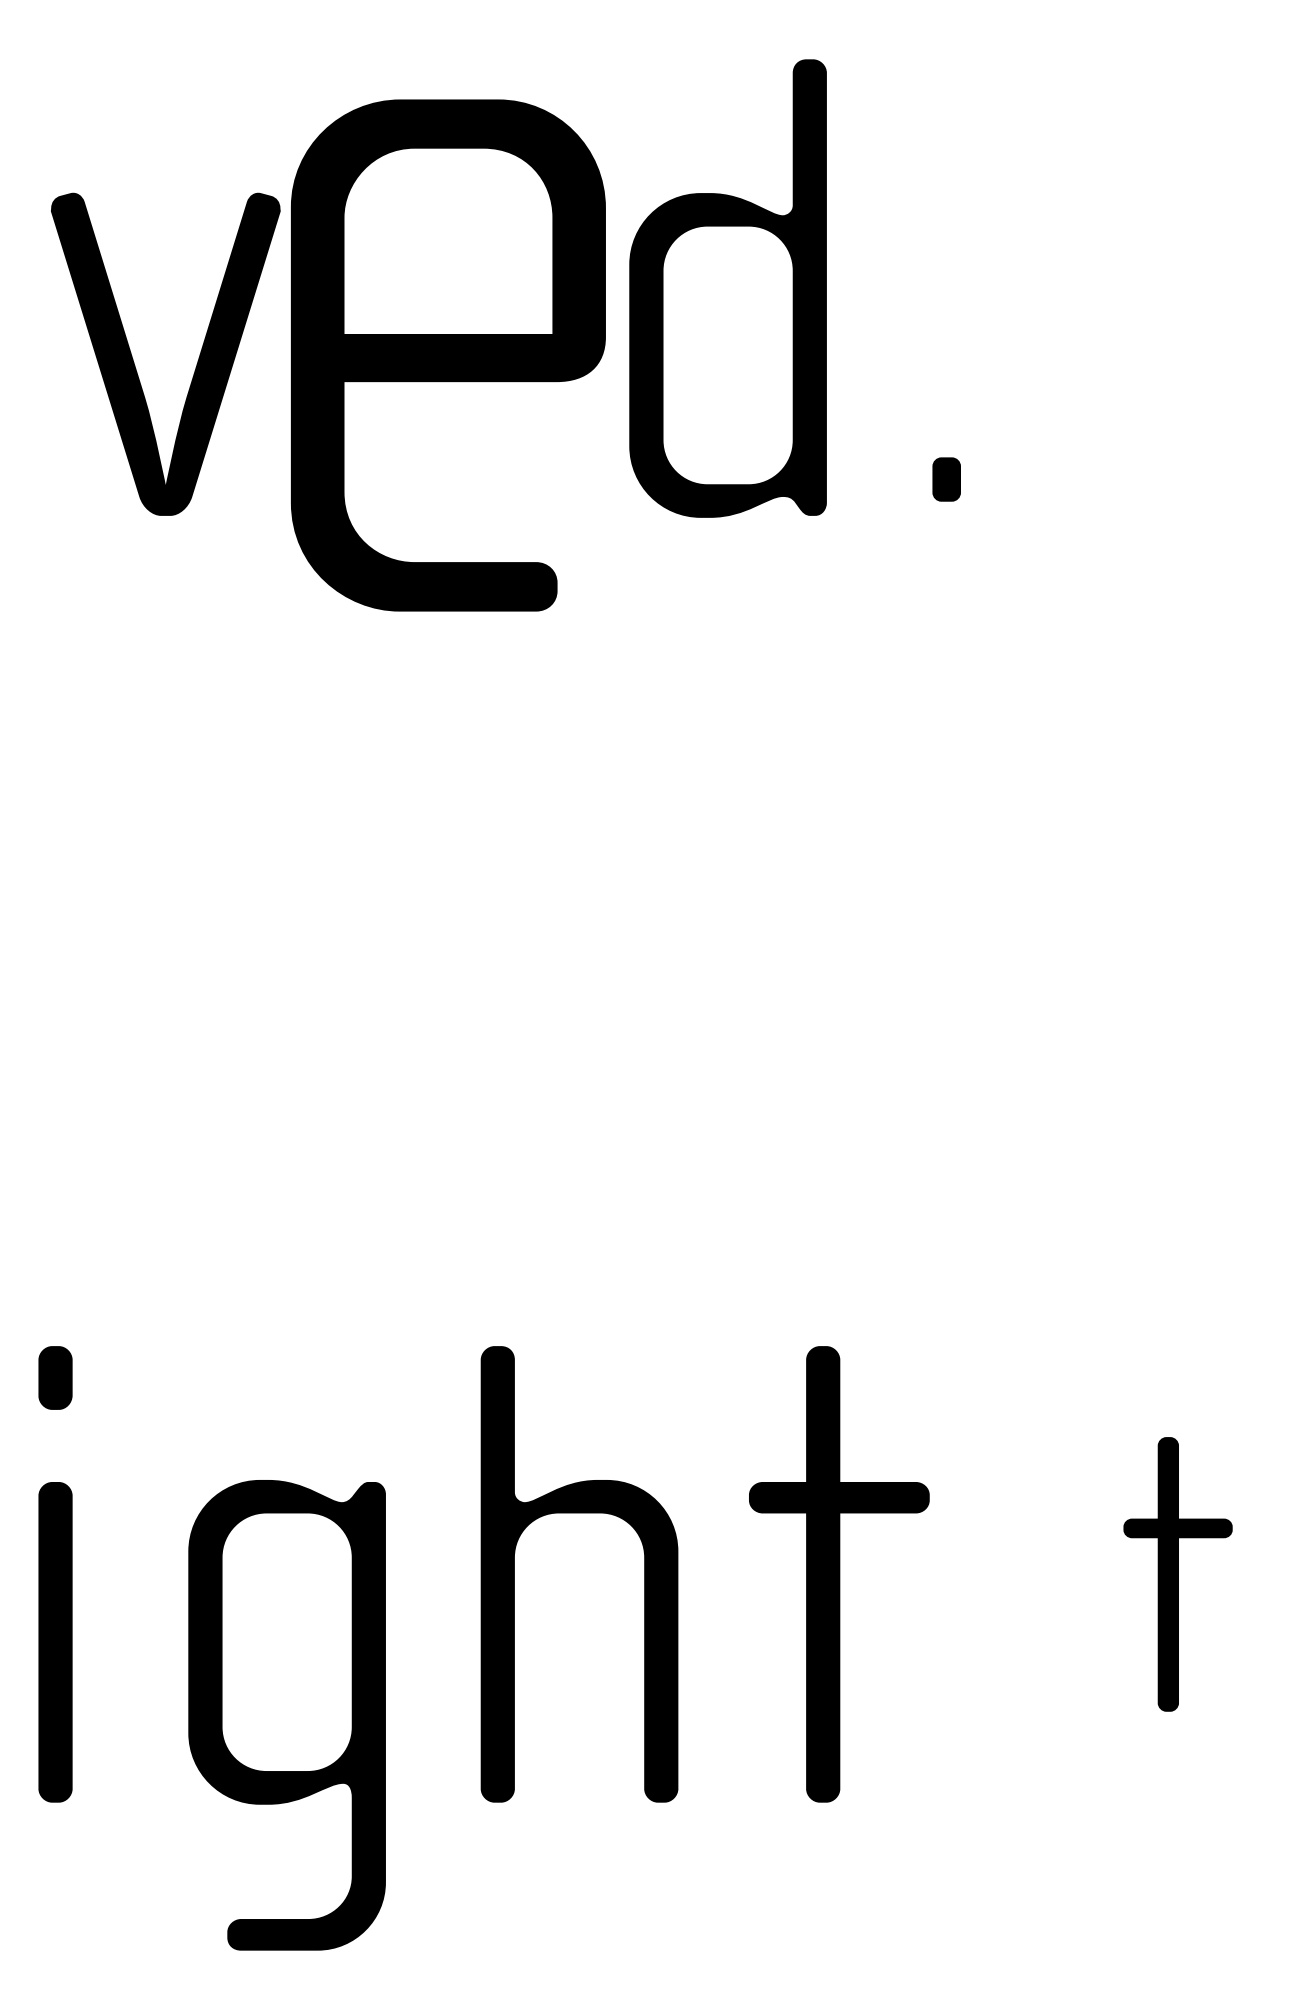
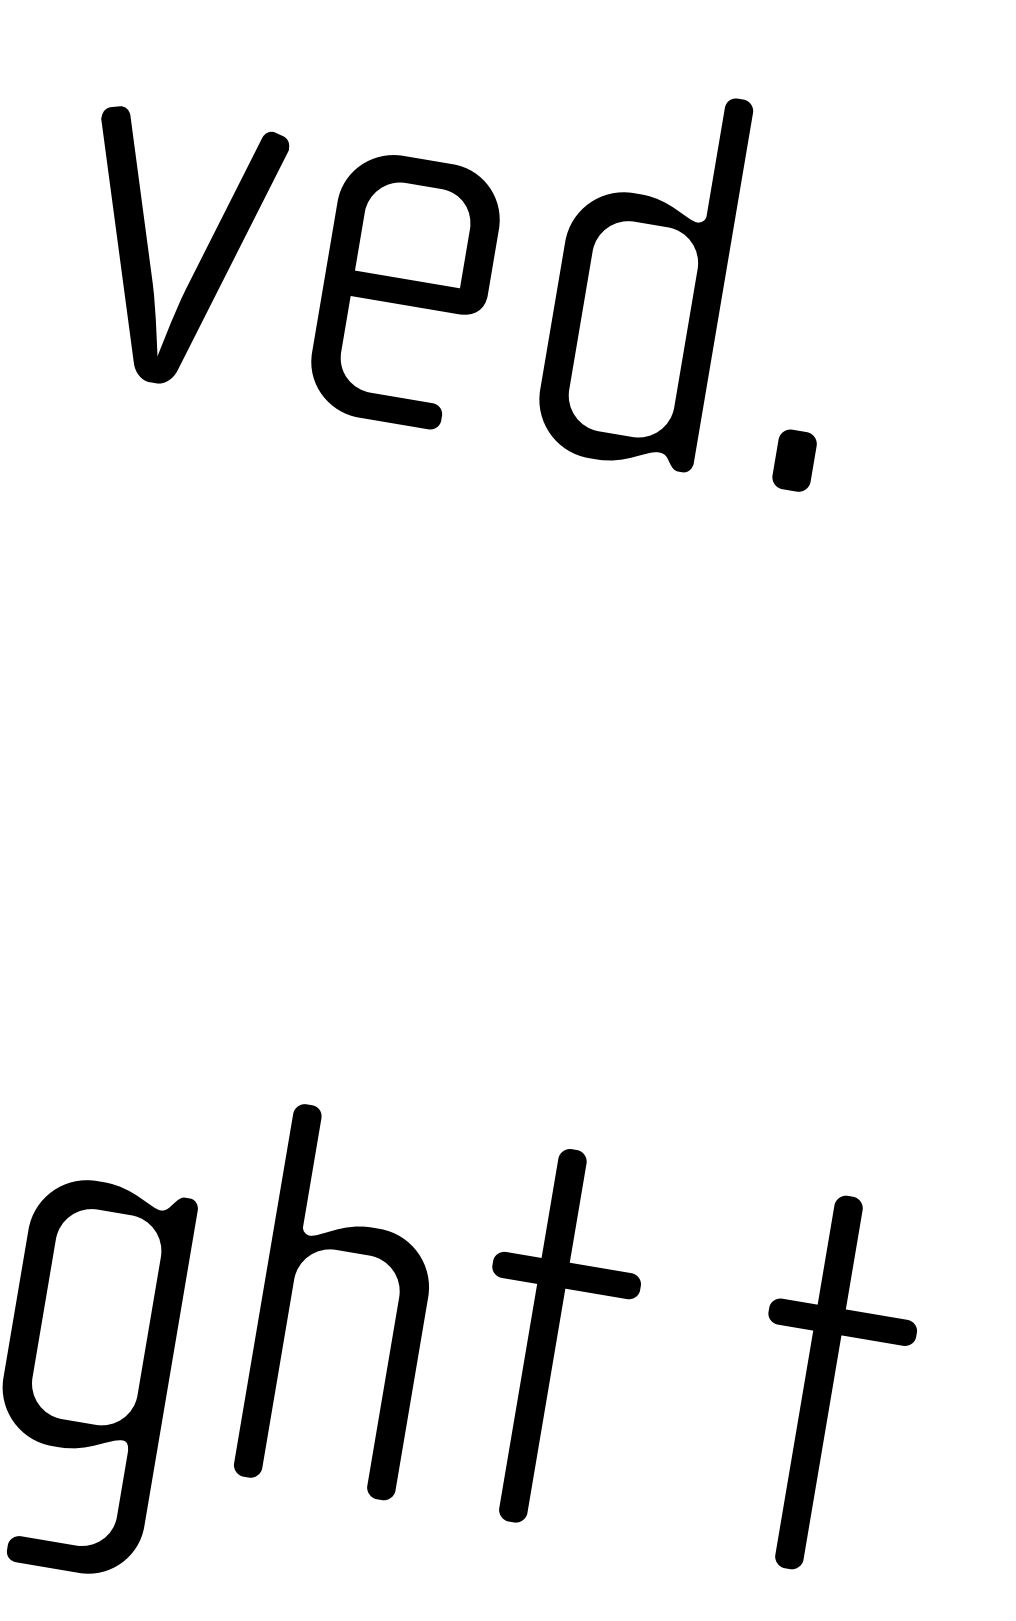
part: (448, 355) -> (405, 290), size x0.62
part: (946, 479) -> (794, 460), size x1.67
part: (1177, 1574) -> (831, 1384), size x1.67

